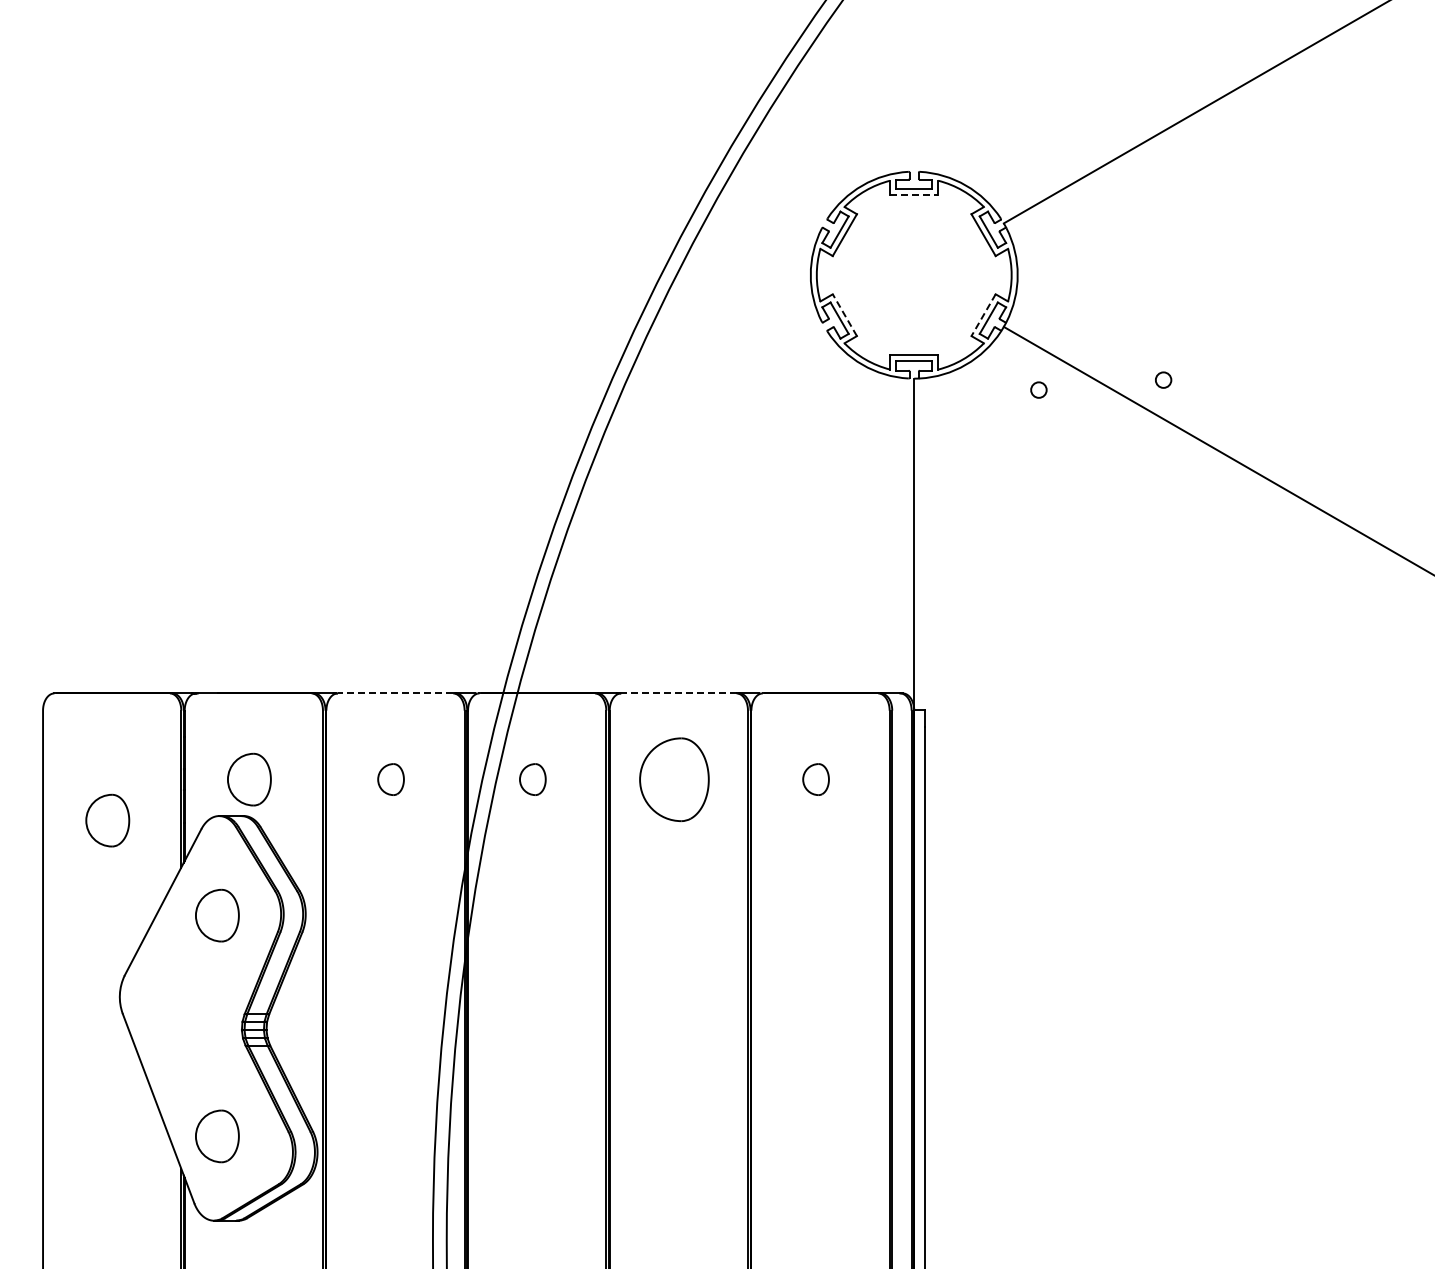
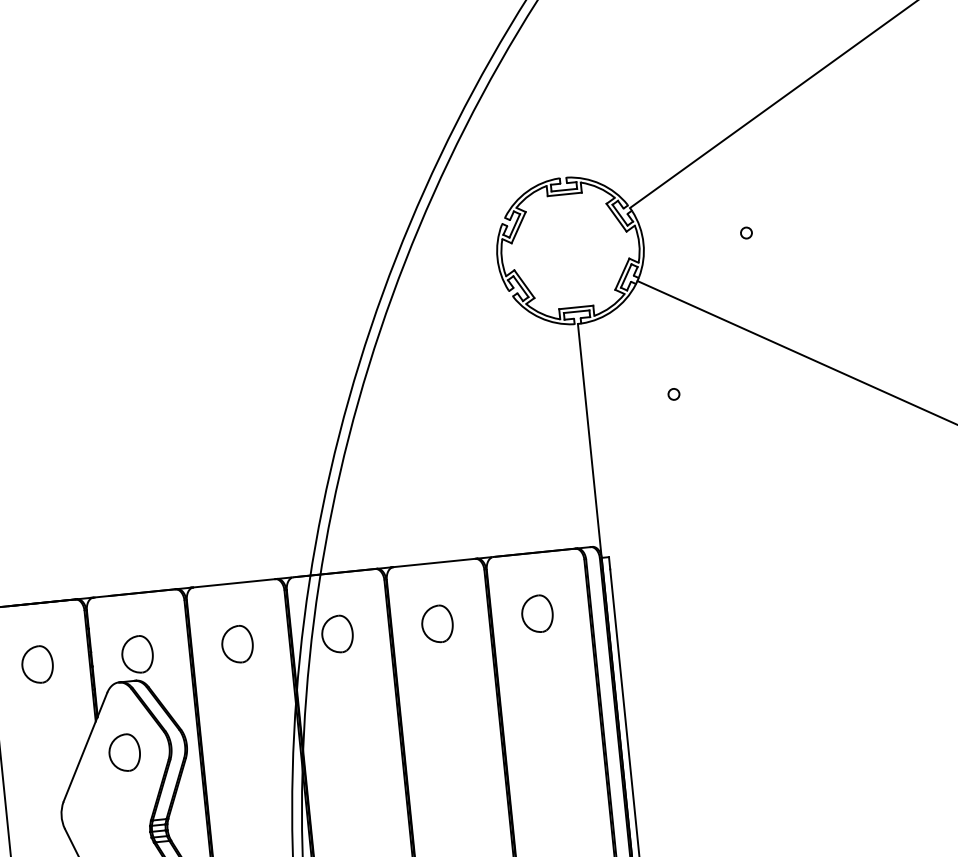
line: (914, 195) -> (564, 194), dashed -> solid
line: (844, 314) -> (524, 283), dashed -> solid
line: (983, 315) -> (622, 274), dashed -> solid
circle: (1163, 379) -> (746, 232), moved
circle: (1038, 389) -> (673, 393), moved
line: (395, 693) -> (234, 583), dashed -> solid
line: (678, 693) -> (434, 563), dashed -> solid
part: (390, 779) -> (237, 644), size x1.67
part: (532, 779) -> (337, 634), size x1.67
part: (674, 779) -> (437, 624), size x0.62
part: (815, 779) -> (536, 613), size x1.67
part: (107, 820) -> (37, 664), moved

